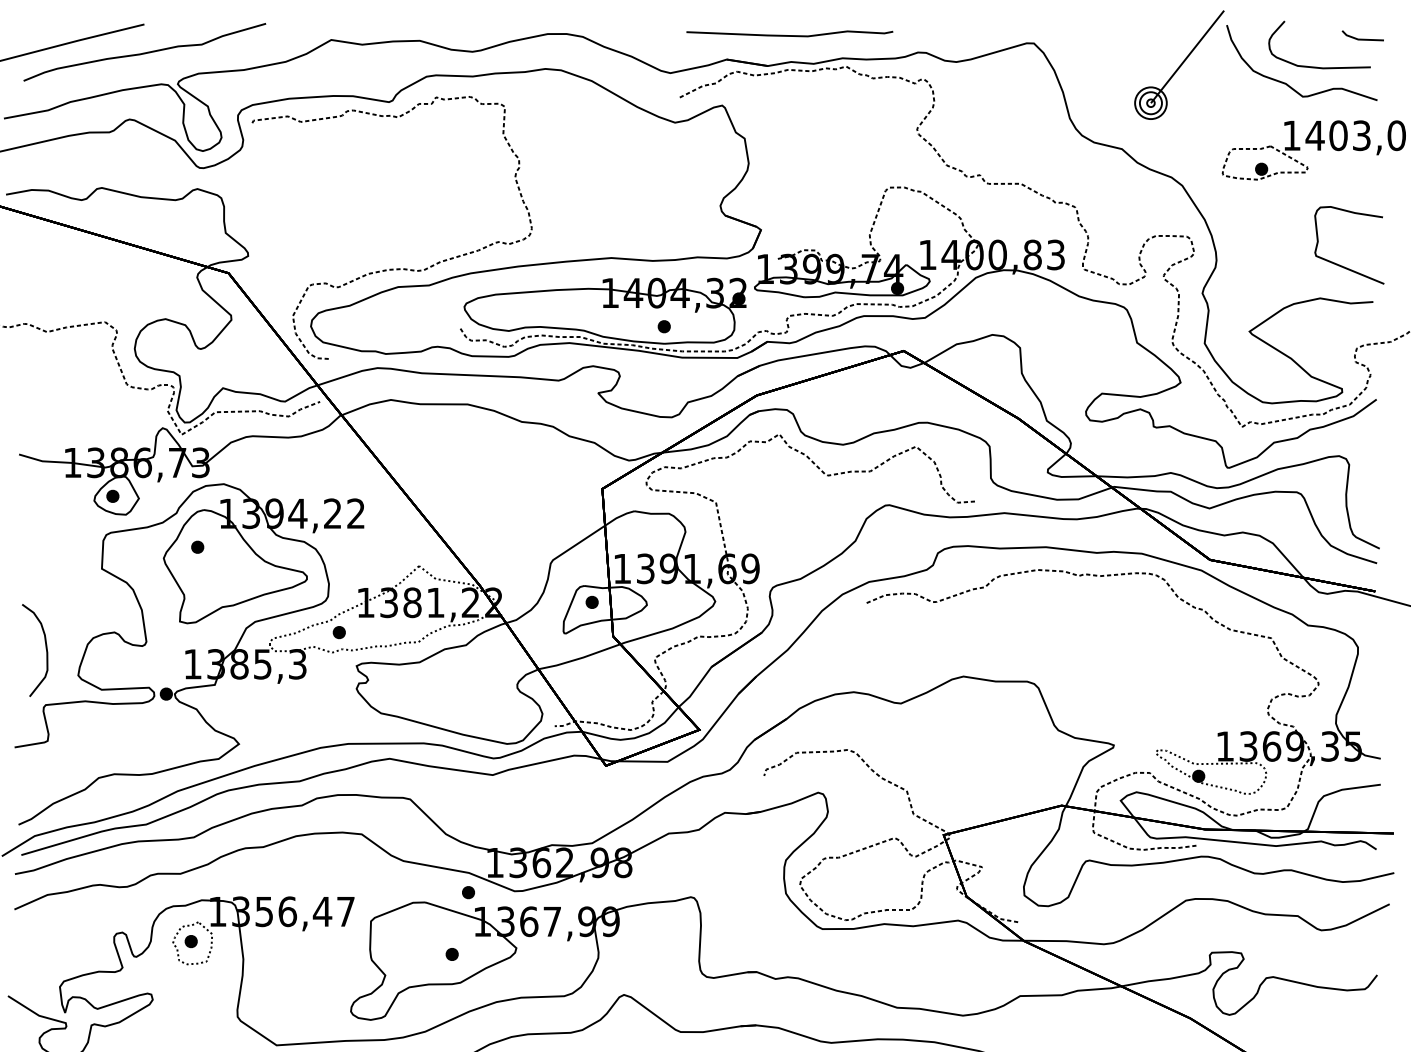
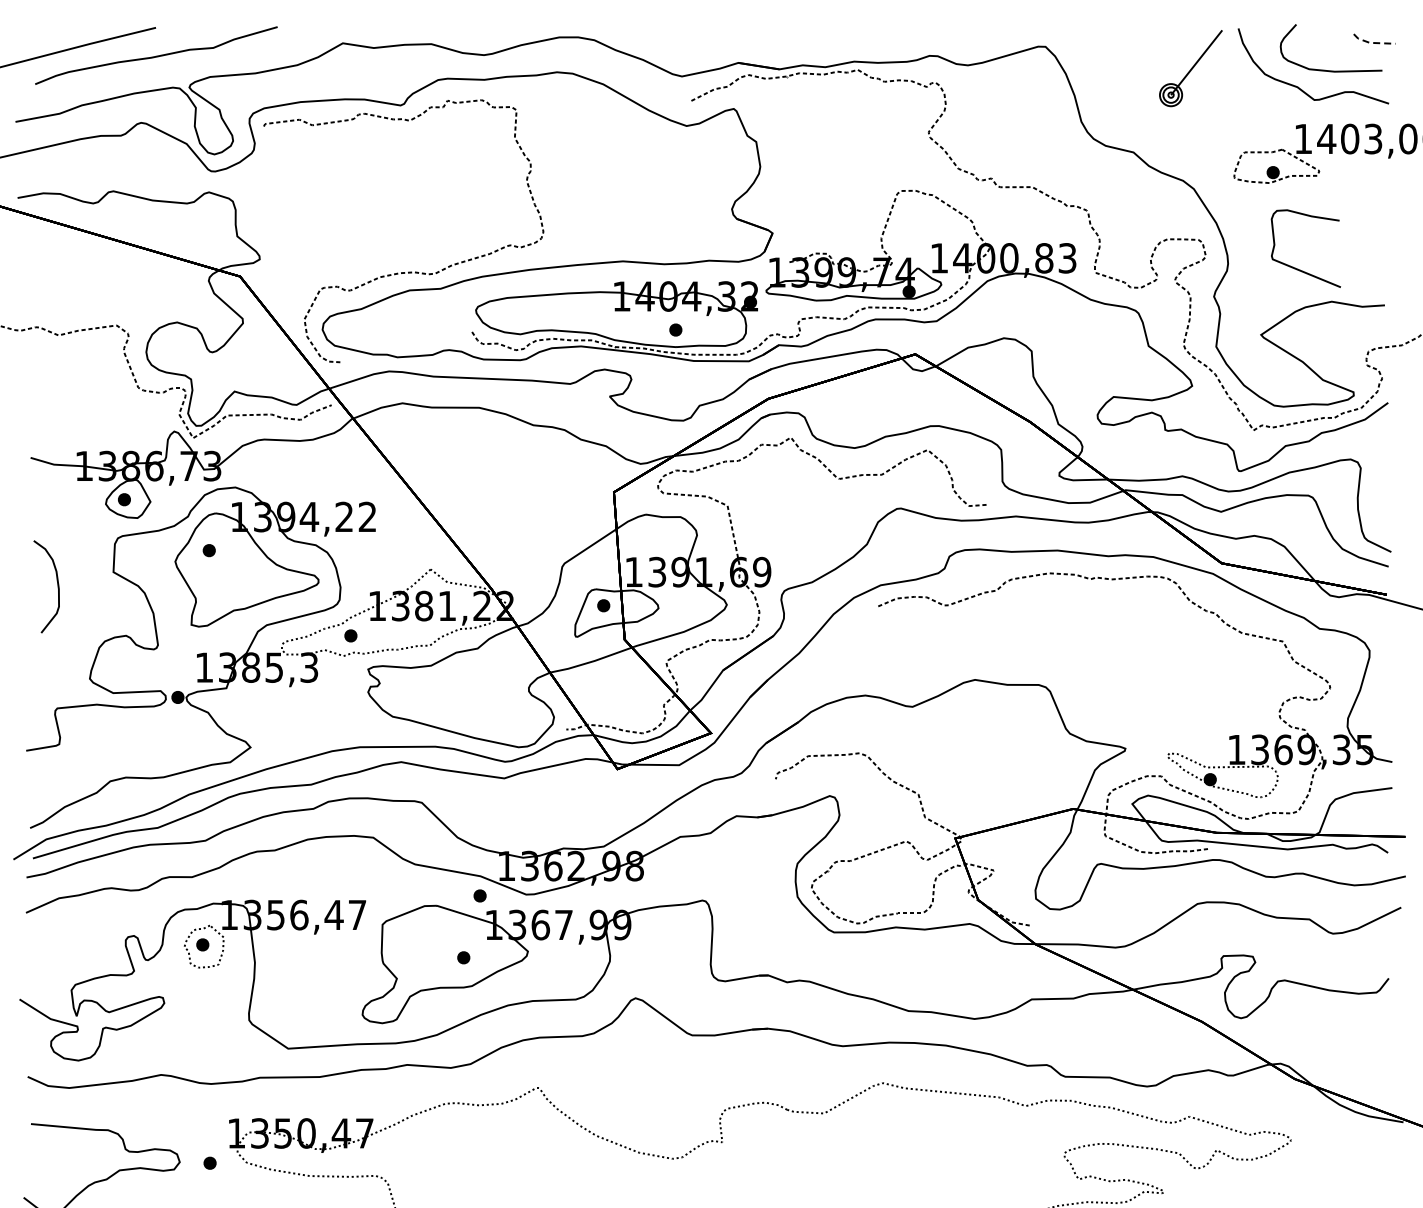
curve: (789, 35) -> (801, 38), removed
line: (1359, 39) -> (1371, 42), solid -> dashed
part: (1178, 65) -> (1190, 68), size x0.7
curve: (1341, 265) -> (1298, 268), moved
curve: (45, 650) -> (57, 586), moved

